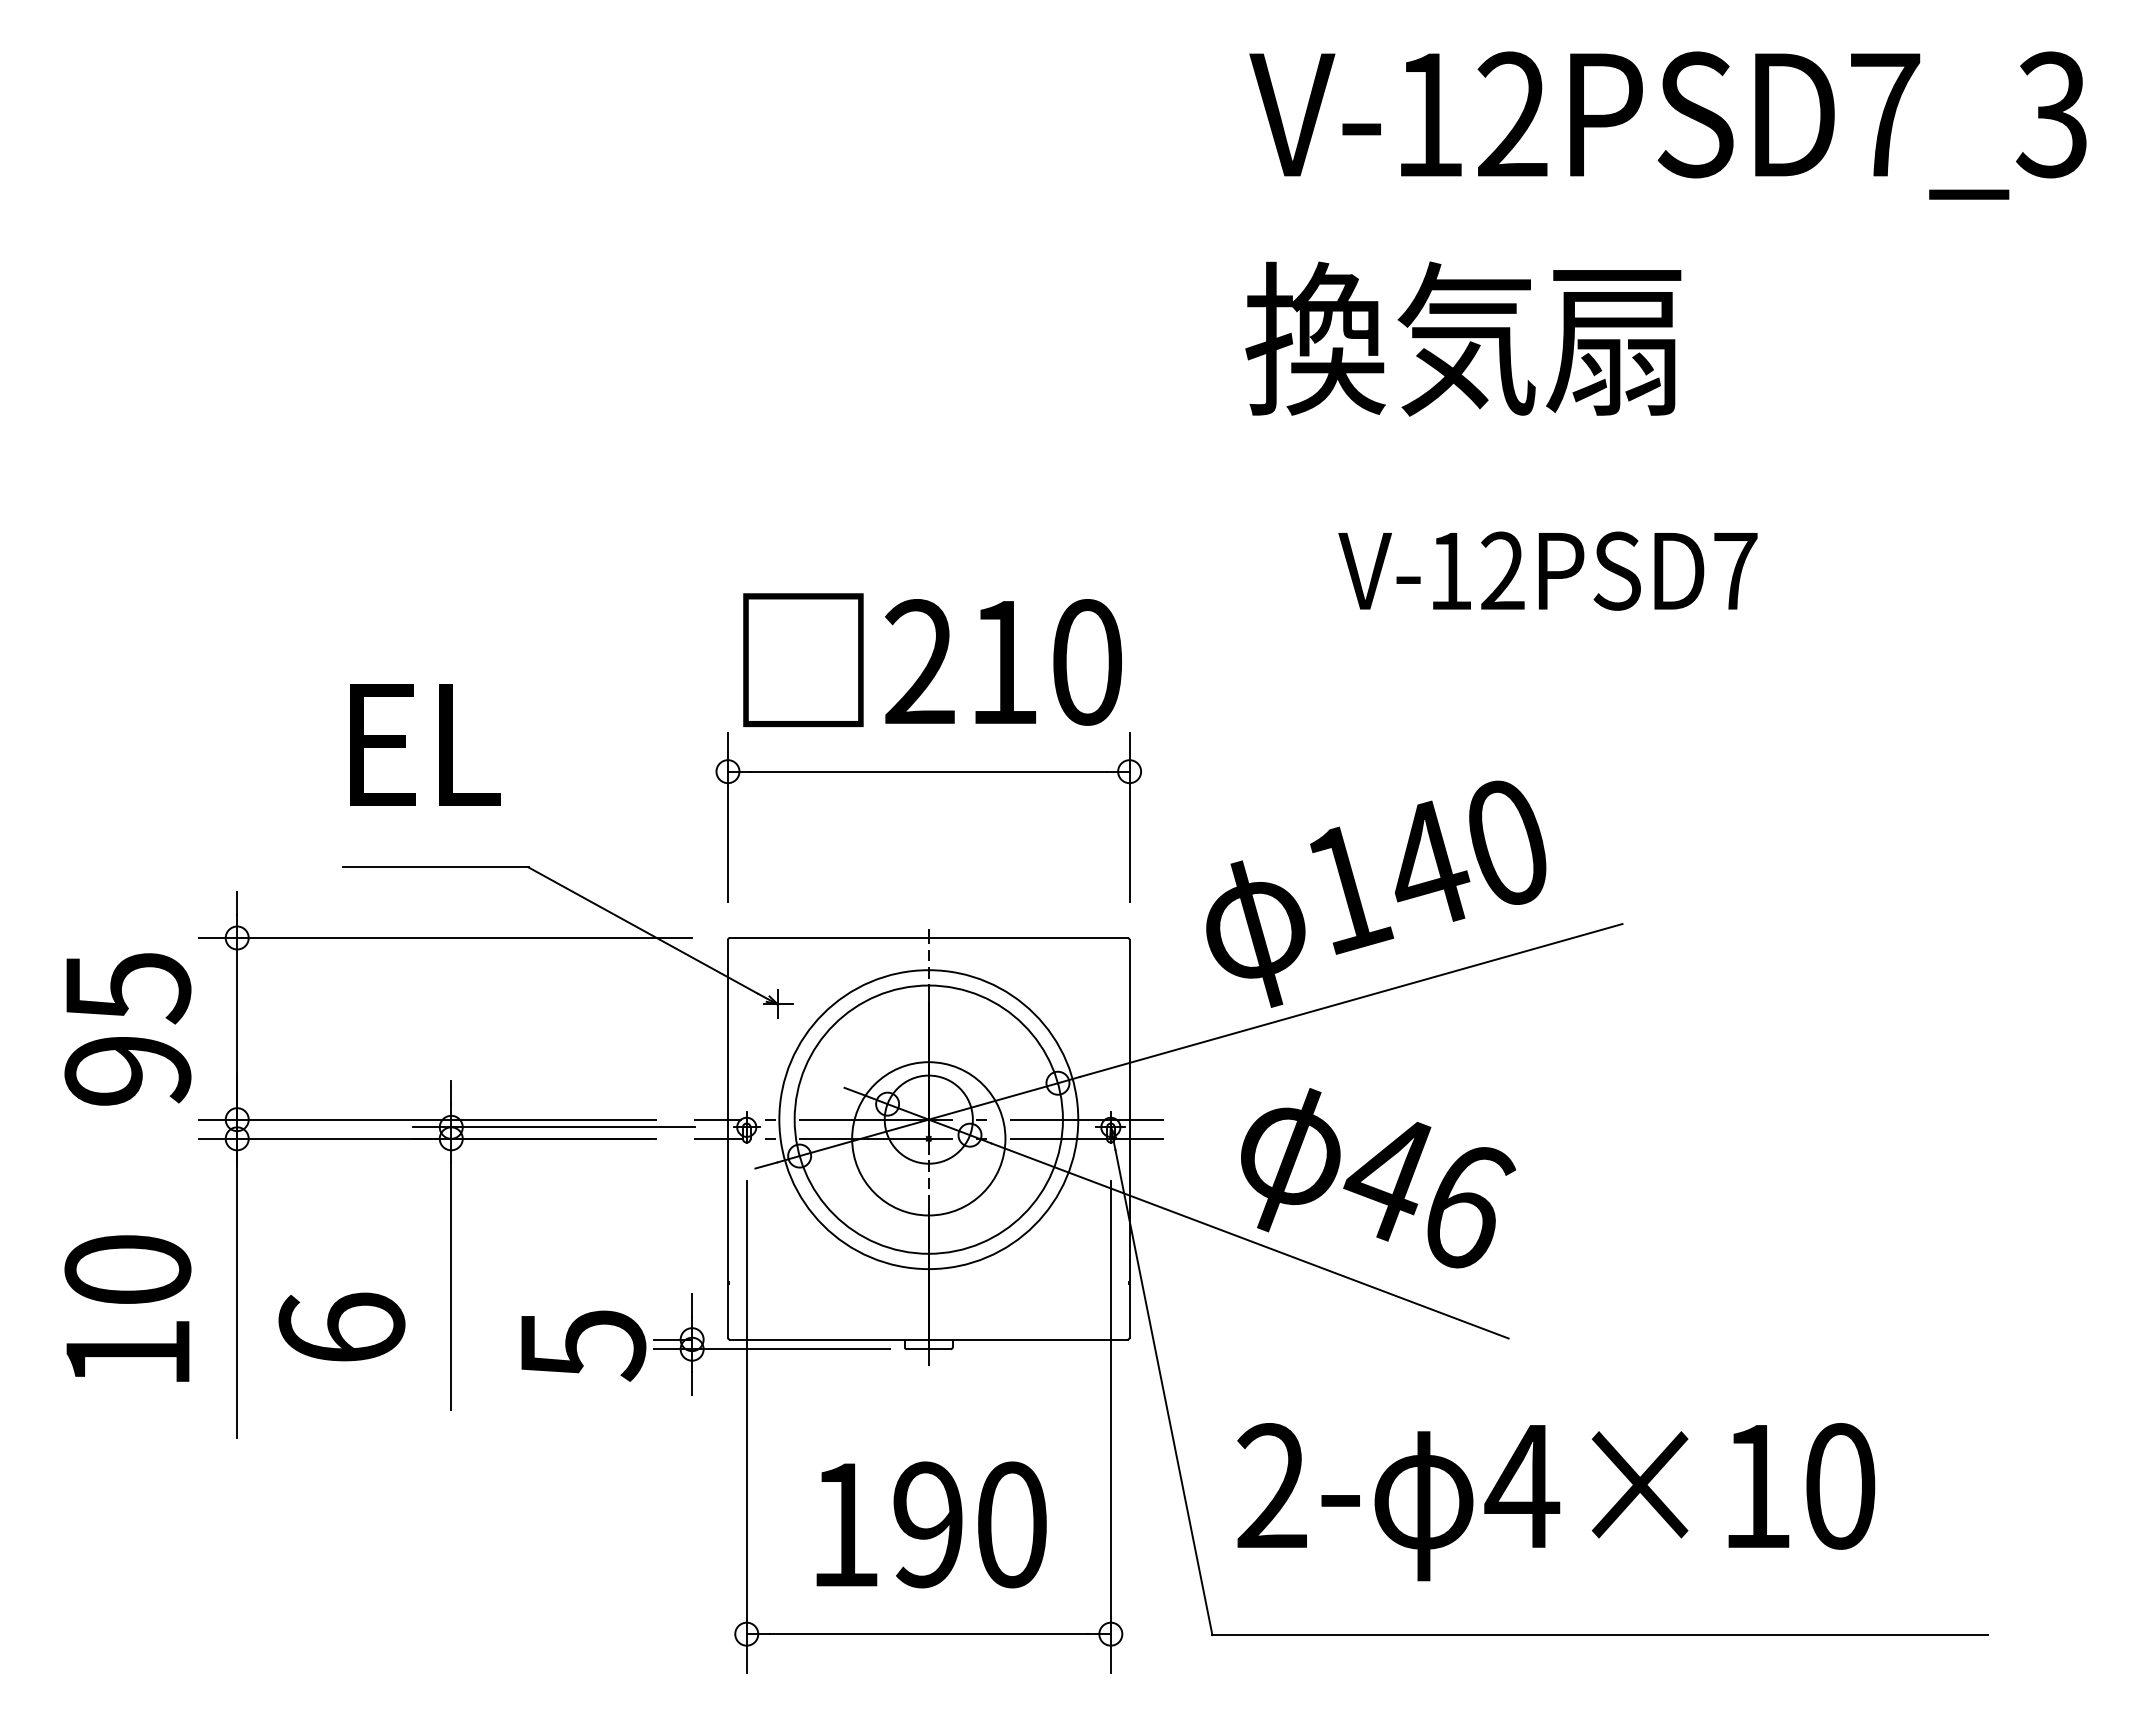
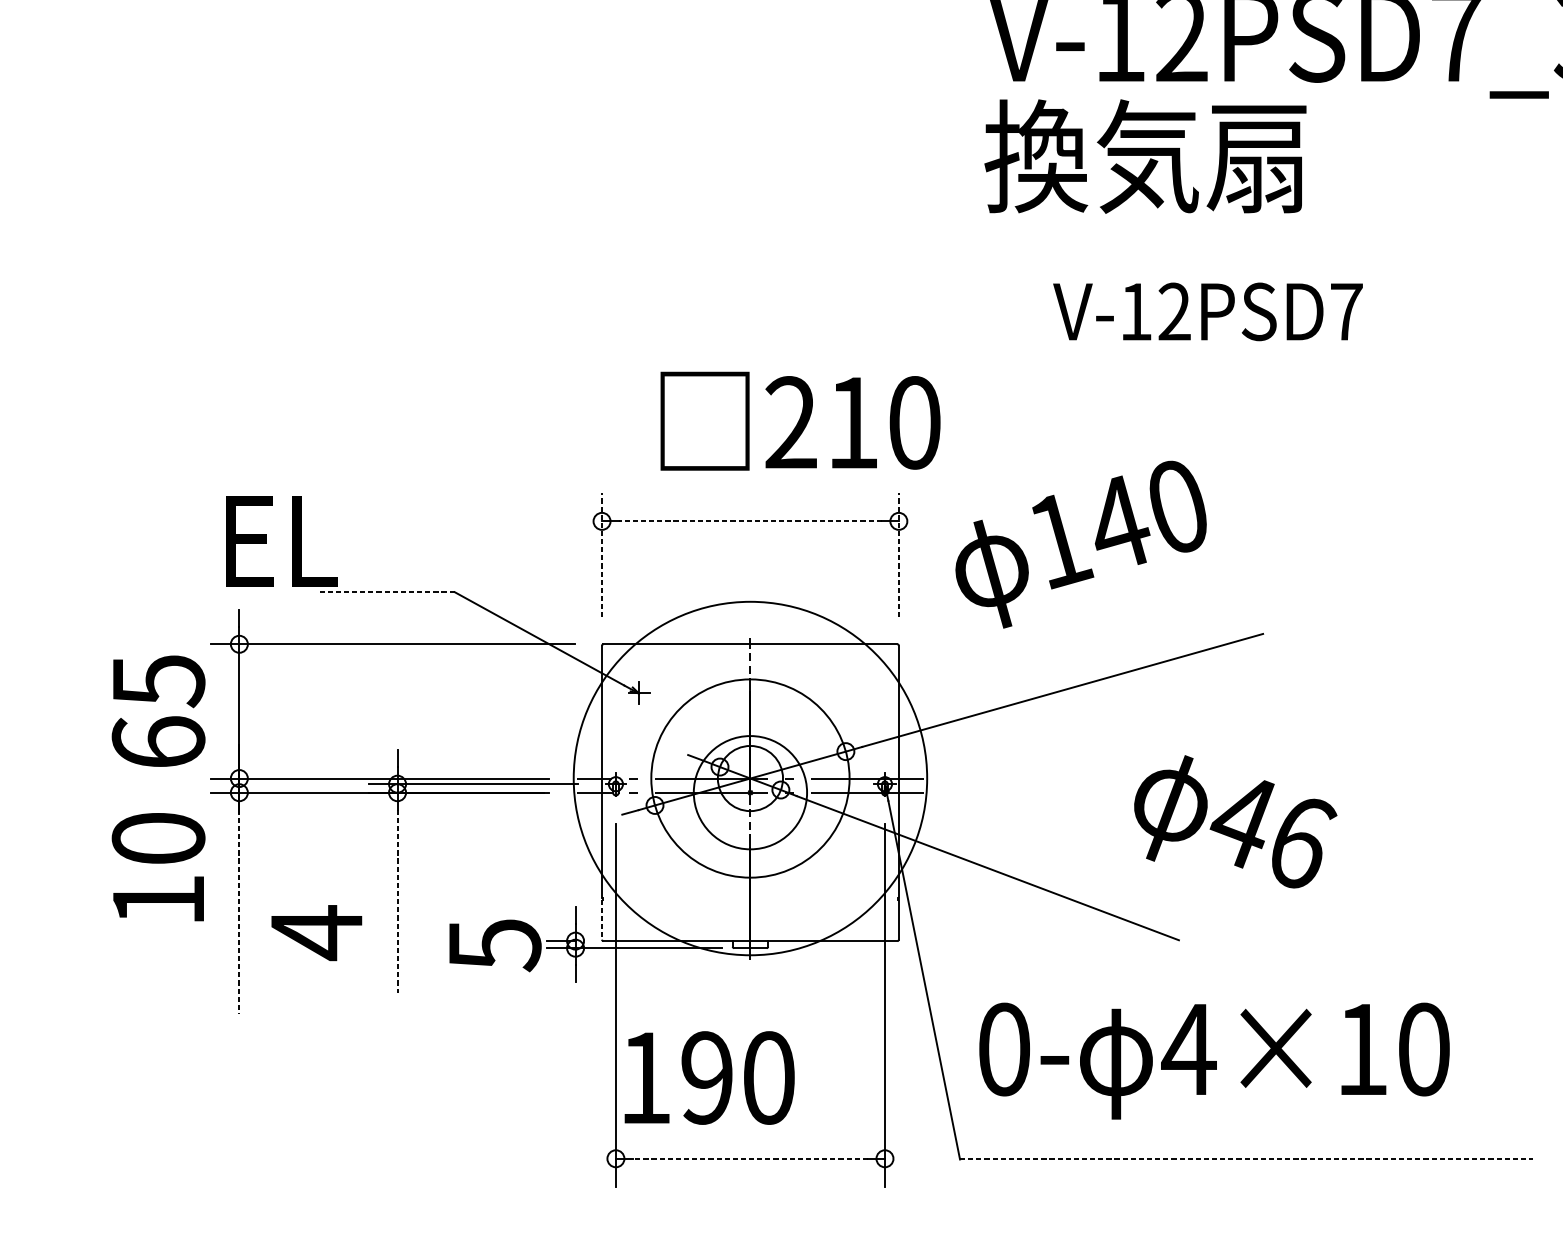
text: (1463, 338) -> (1145, 156), moved
text: (1547, 570) -> (1207, 311), moved
text: (932, 659) -> (800, 420), moved
text: (425, 744) -> (281, 541), moved
line: (928, 771) -> (750, 521), solid -> dashed
line: (727, 816) -> (601, 554), solid -> dashed
line: (1129, 816) -> (898, 554), solid -> dashed
line: (435, 867) -> (385, 592), solid -> dashed
text: (1376, 893) -> (1081, 544), moved
text: (127, 1070) -> (158, 742), 95 -> 65
circle: (928, 1119) -> (750, 778), size x1.6
text: (1378, 1178) -> (1235, 822), moved
line: (451, 1286) -> (397, 901), solid -> dashed
line: (237, 1300) -> (239, 912), solid -> dashed
text: (127, 1308) -> (158, 867), moved
line: (727, 1311) -> (601, 920), solid -> dashed
text: (341, 1328) -> (316, 932), 6 -> 4
text: (1272, 1486) -> (1004, 1049), 2- -> 0-
text: (931, 1524) -> (709, 1077), moved
line: (928, 1634) -> (750, 1159), solid -> dashed
line: (1600, 1635) -> (1246, 1159), solid -> dashed

